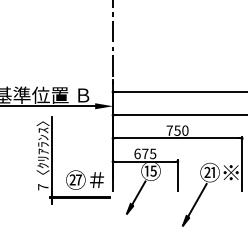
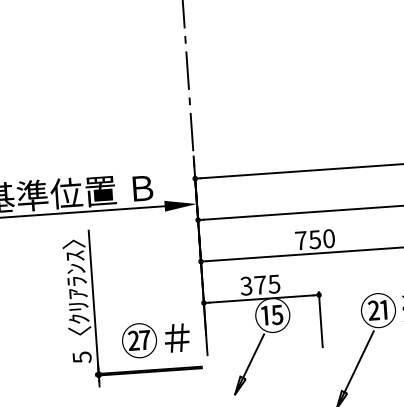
text: (137, 153) -> (246, 285), 675 -> 375
text: (43, 187) -> (82, 357), 7 -> 5

